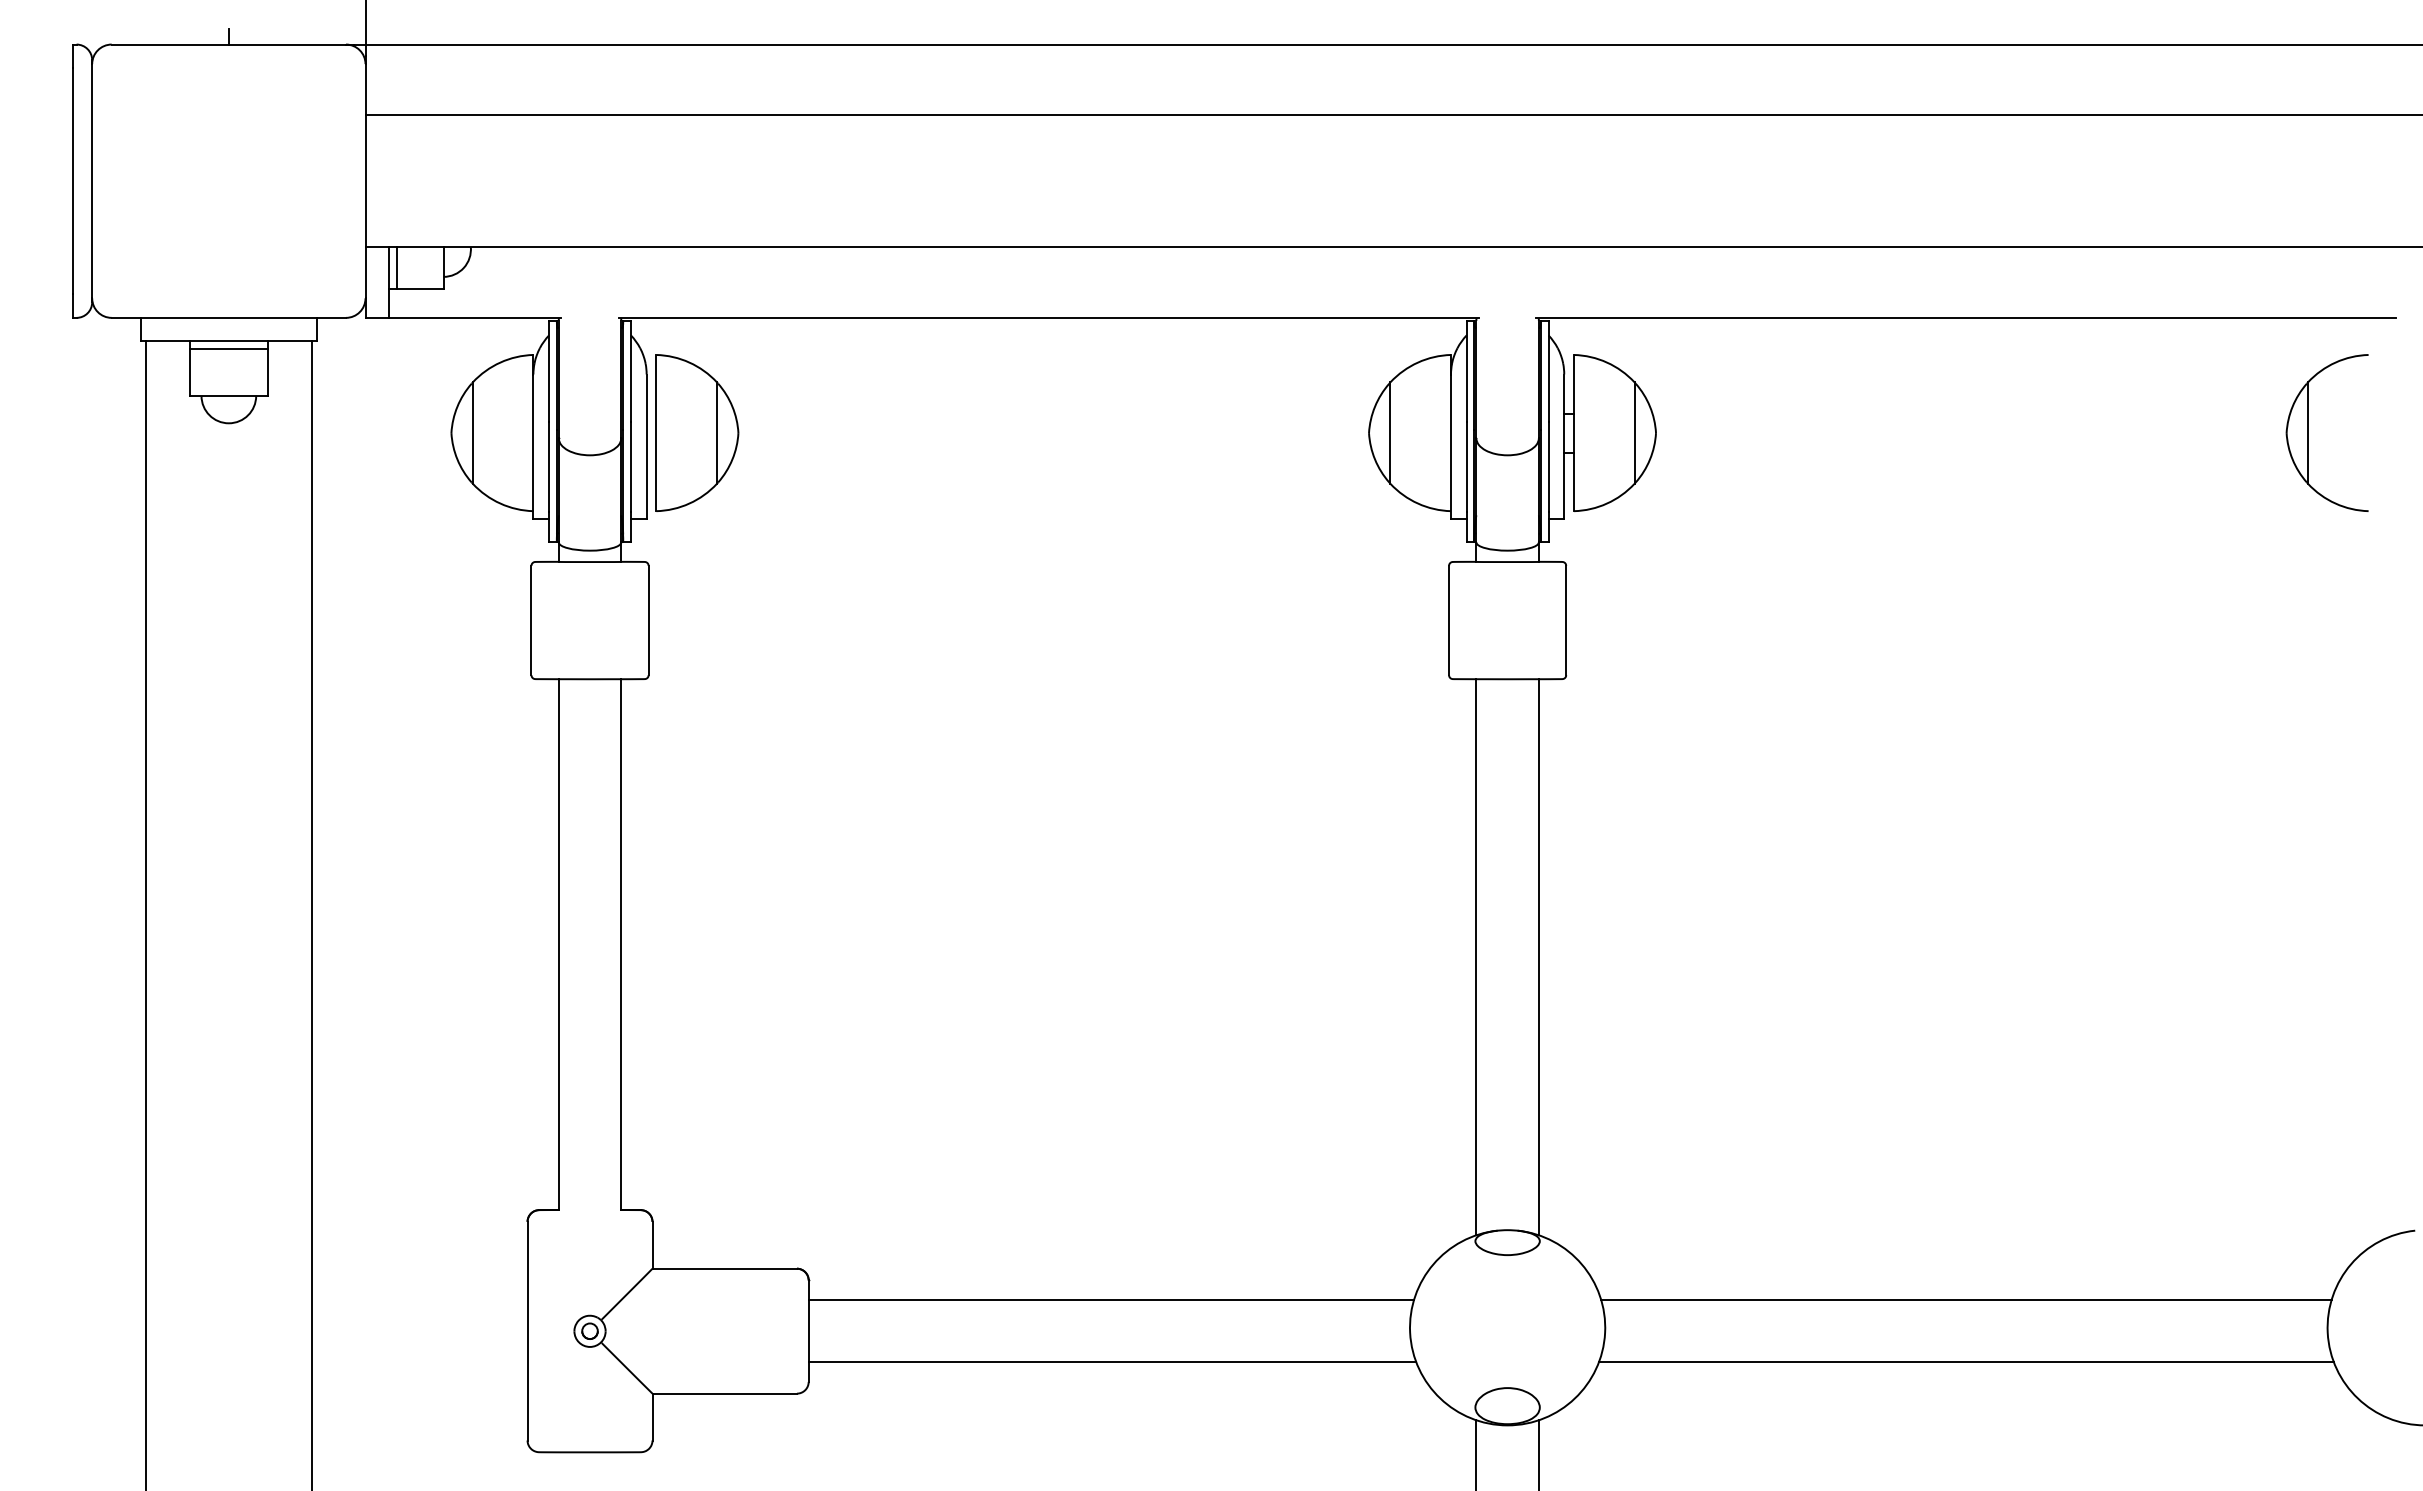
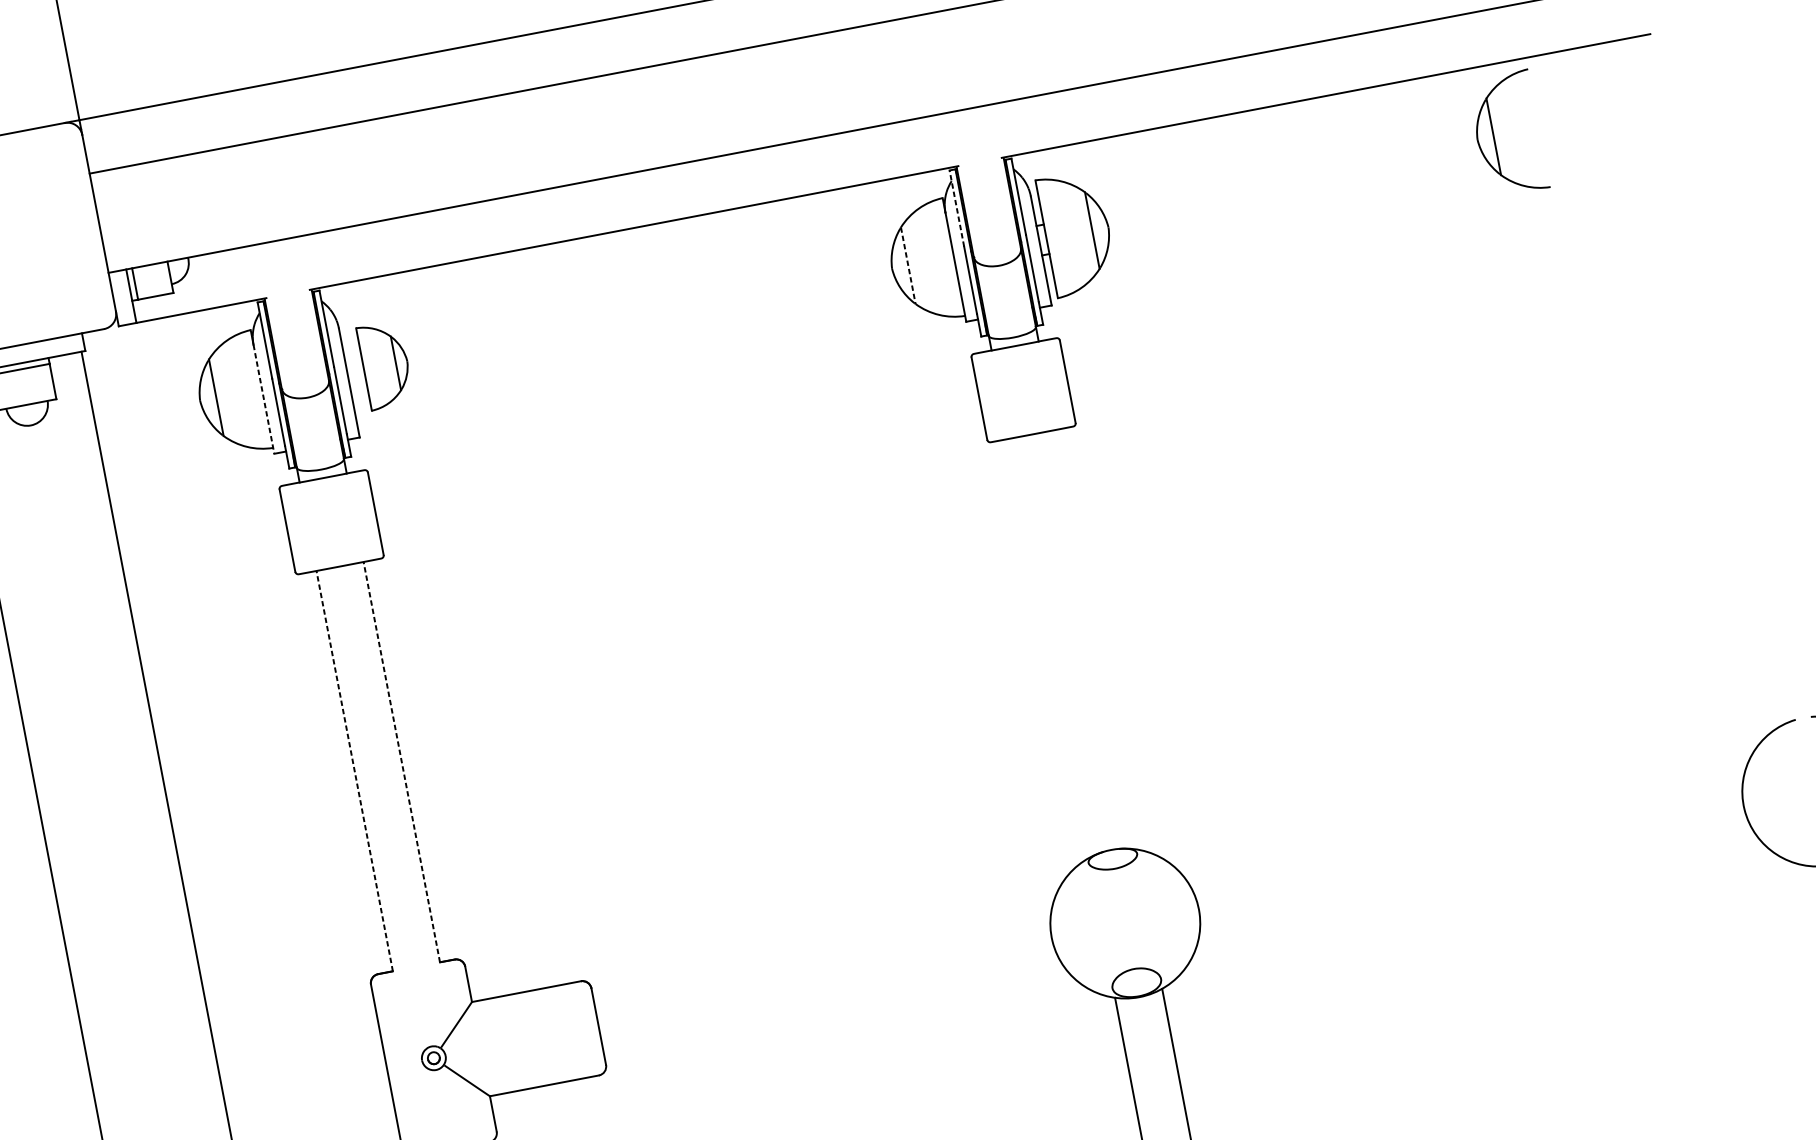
line: (1466, 371) -> (956, 208), solid -> dashed
part: (697, 432) -> (385, 364), size x0.7
part: (2308, 432) -> (1494, 136), moved
line: (1390, 433) -> (908, 266), solid -> dashed
line: (533, 447) -> (264, 399), solid -> dashed
line: (558, 944) -> (354, 771), solid -> dashed
line: (621, 944) -> (401, 762), solid -> dashed
line: (1476, 957) -> (1048, 648), removed
line: (1538, 957) -> (1095, 639), removed
line: (1111, 1299) -> (822, 959), removed
line: (1966, 1299) -> (1467, 836), removed
line: (1112, 1362) -> (832, 1006), removed
line: (1965, 1362) -> (1475, 883), removed

